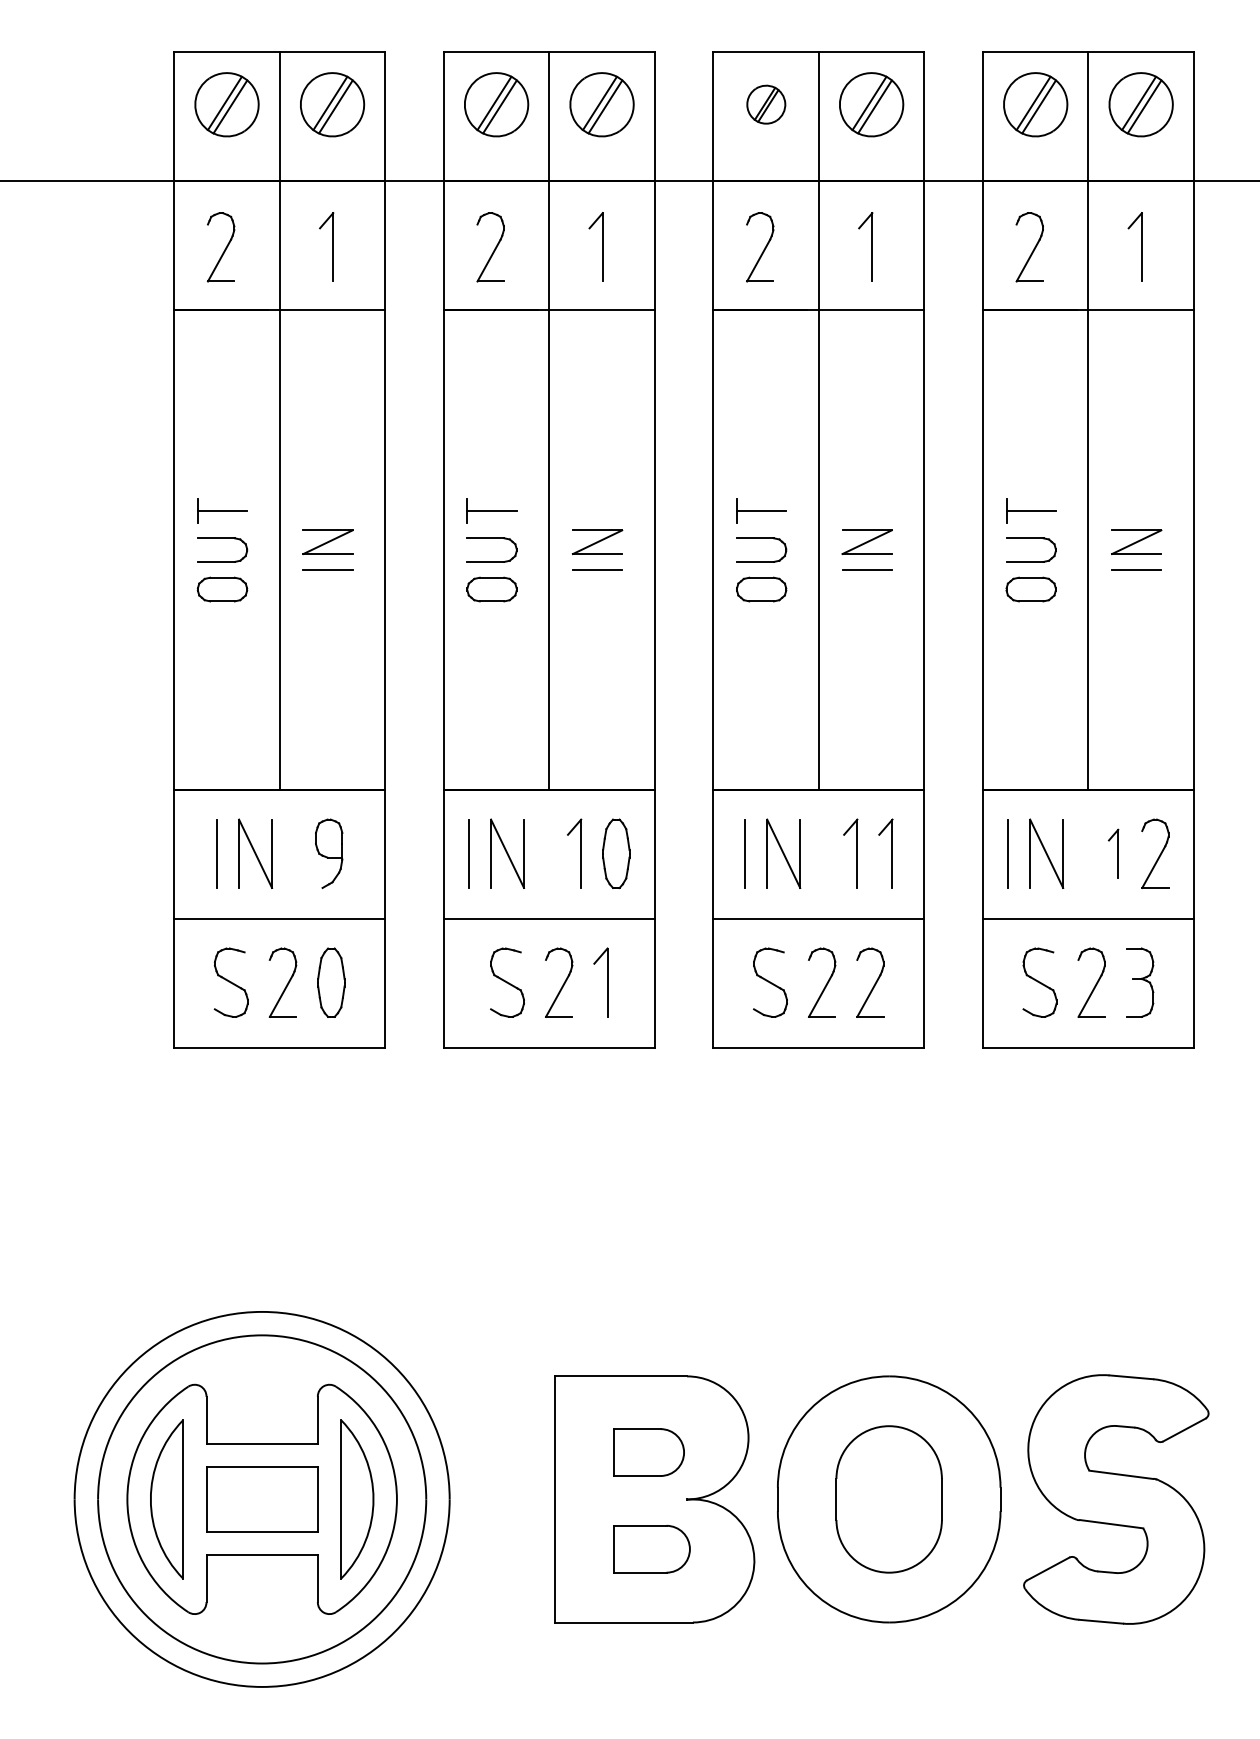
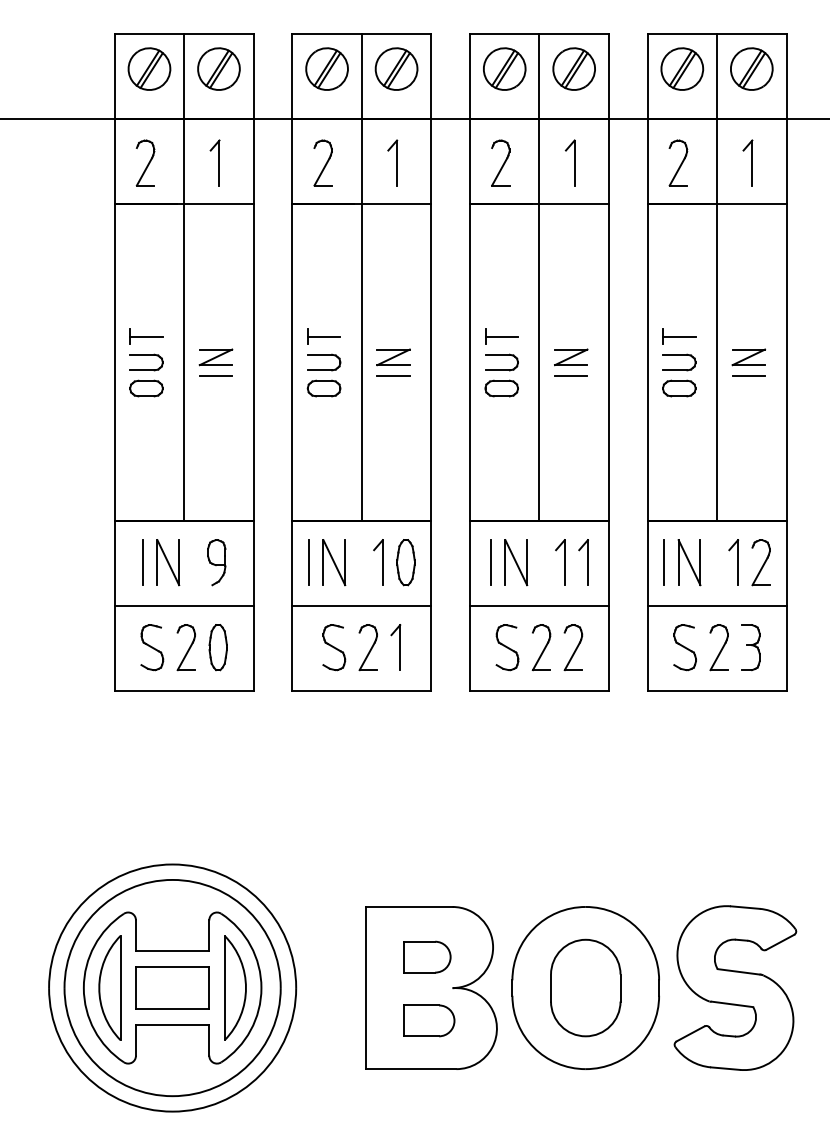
part: (765, 103) -> (504, 68), size x1.67
part: (1113, 853) -> (733, 562), size x1.43

